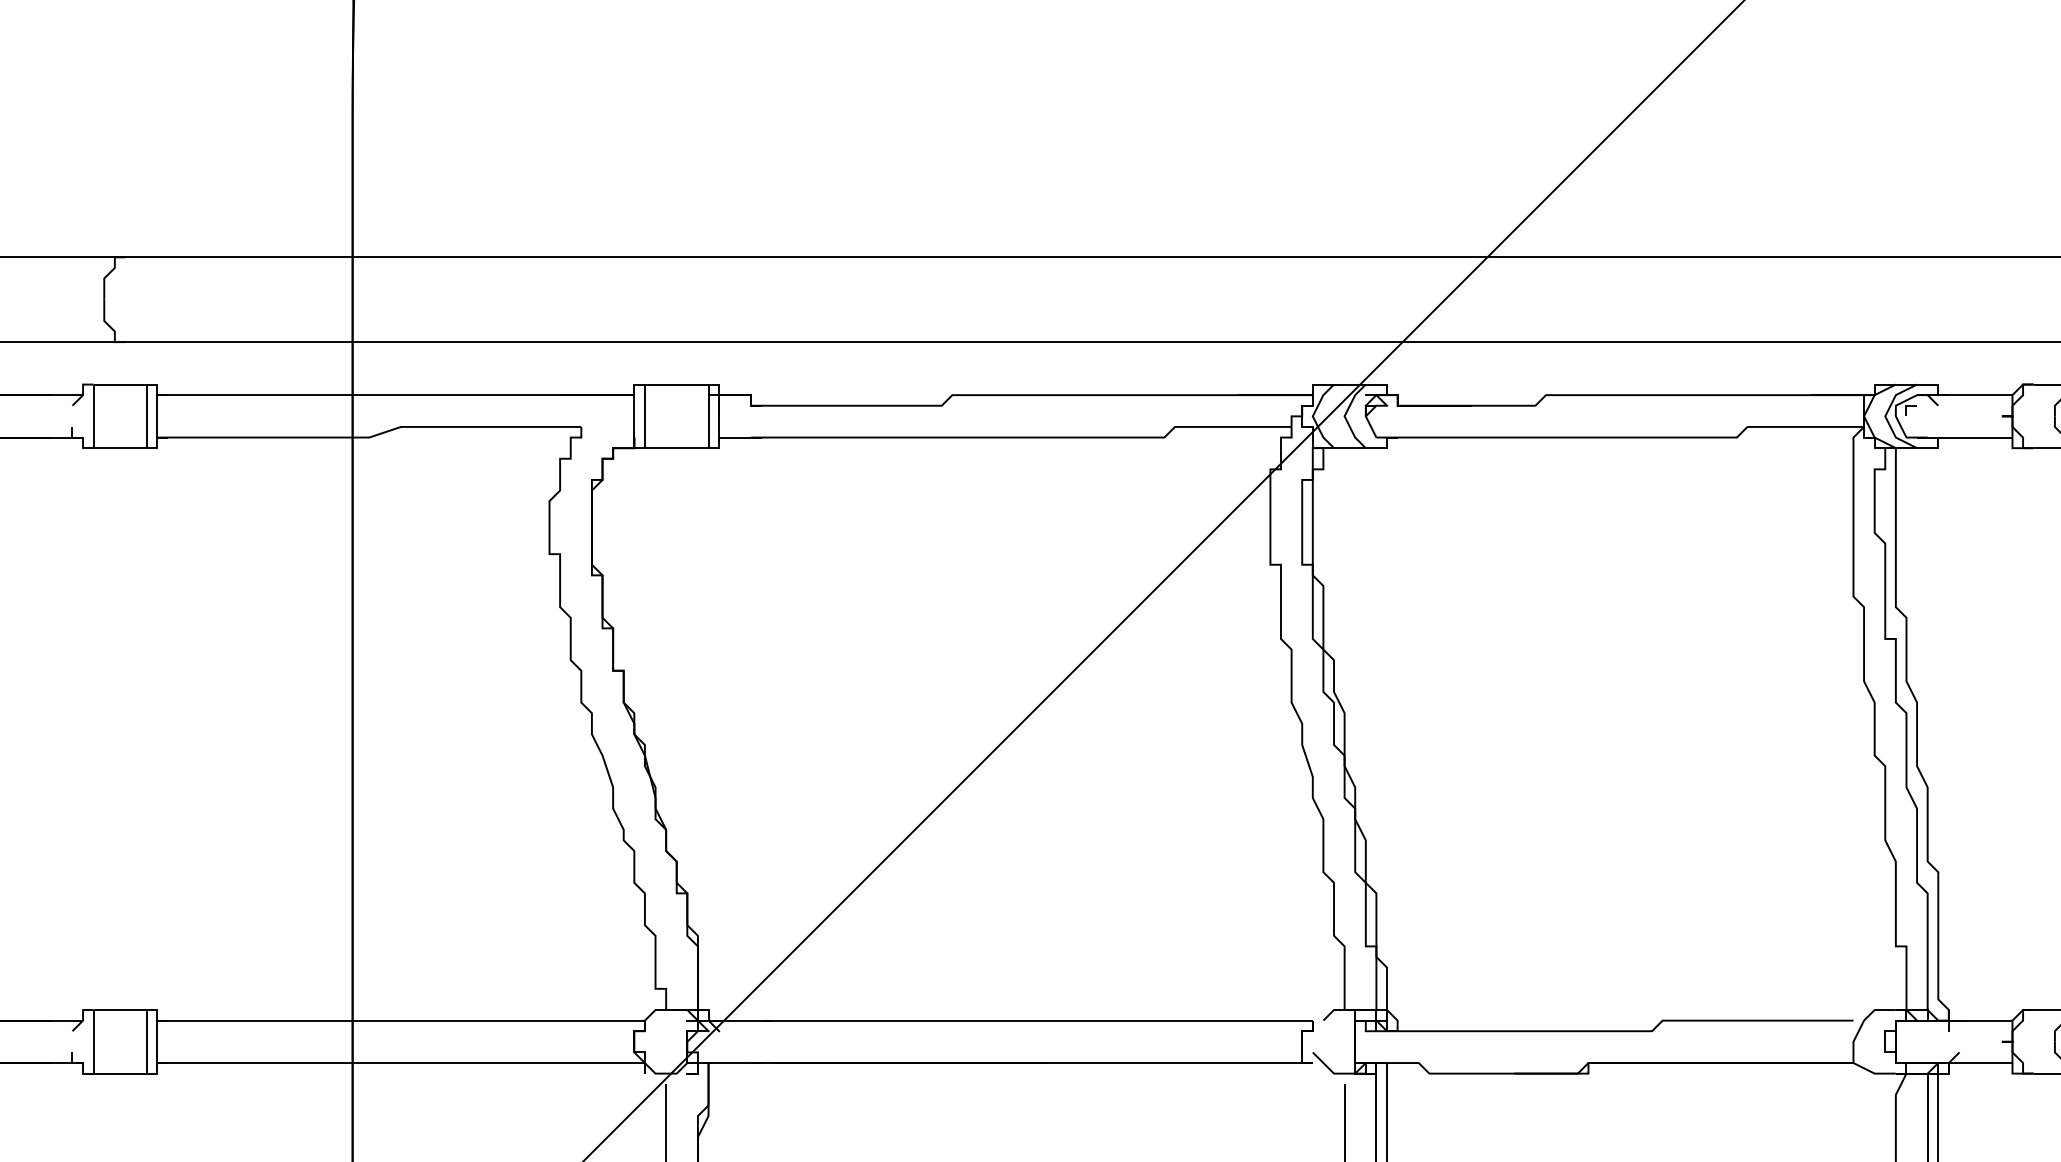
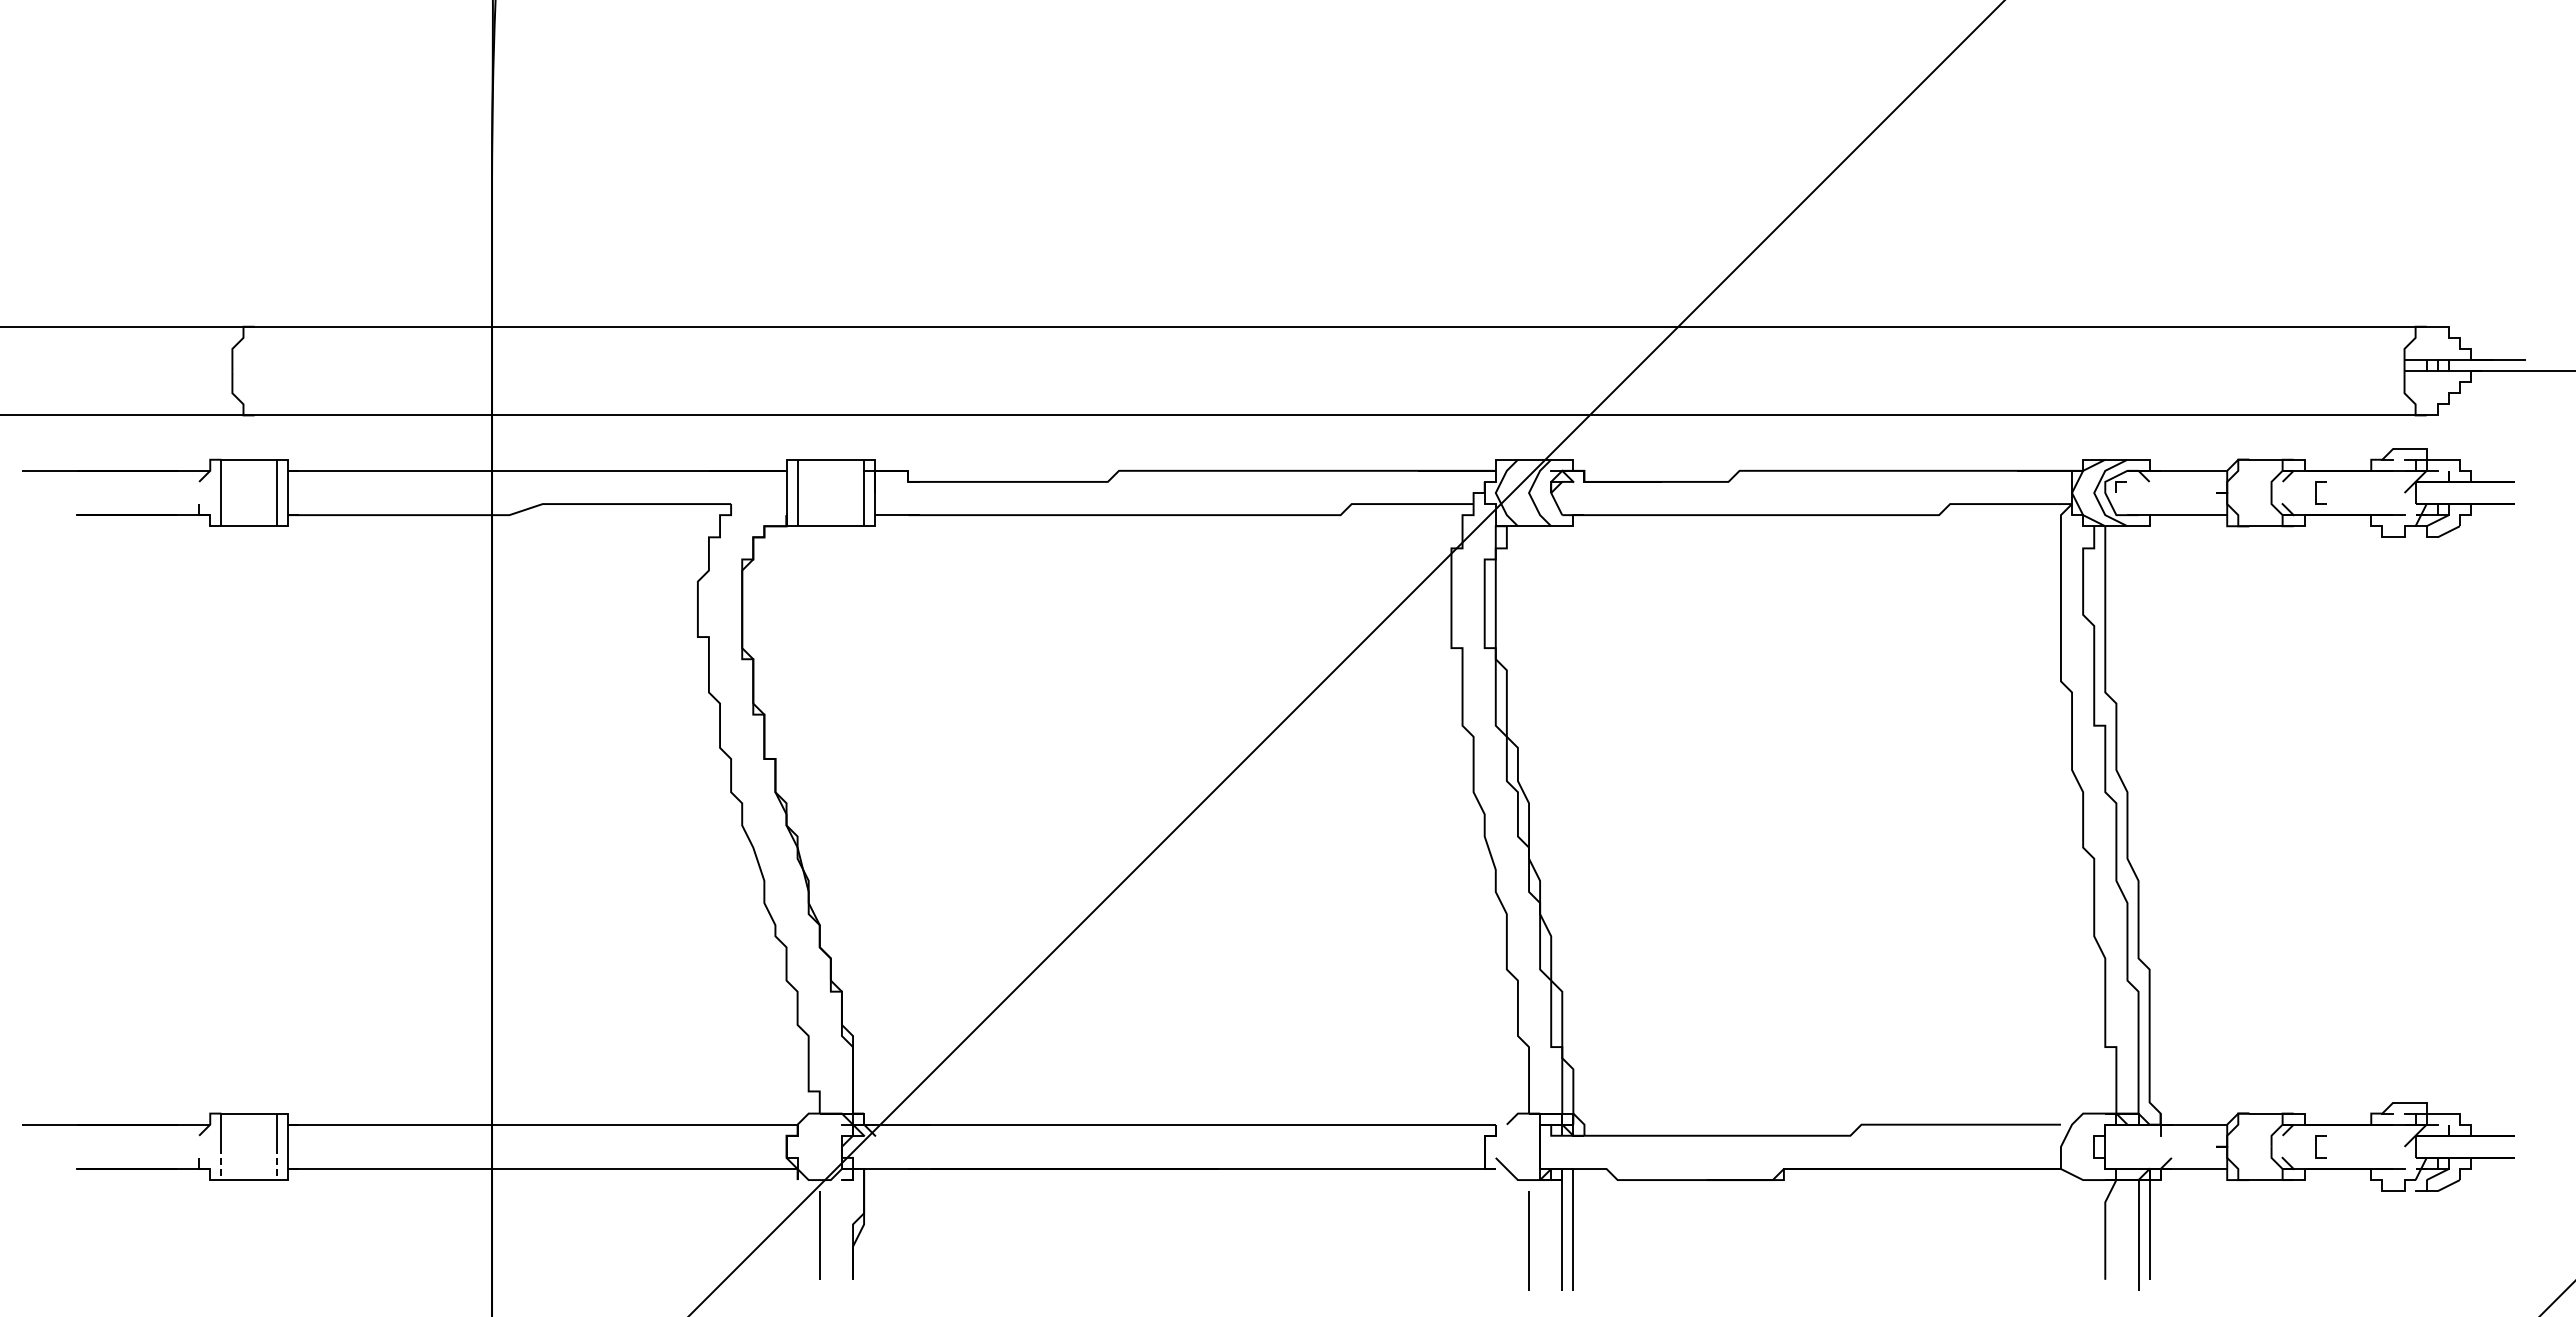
line: (93, 1057) -> (221, 1163), solid -> dashed
line: (146, 1057) -> (276, 1163), solid -> dashed

